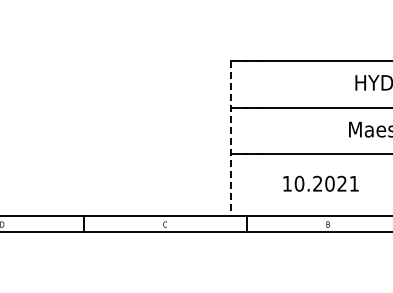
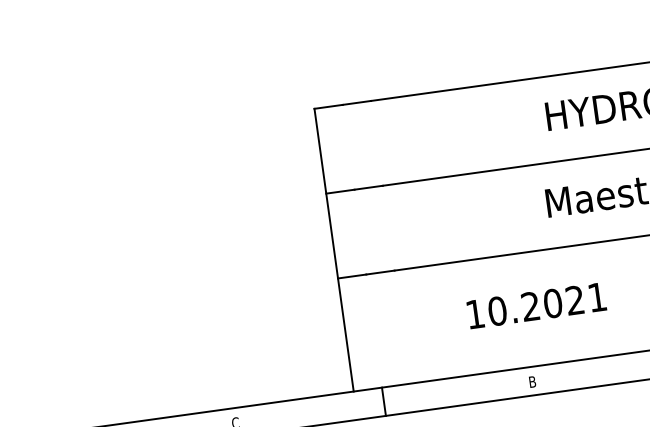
line: (231, 138) -> (334, 249), dashed -> solid
text: (320, 183) -> (535, 305), moved

